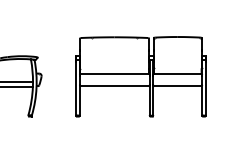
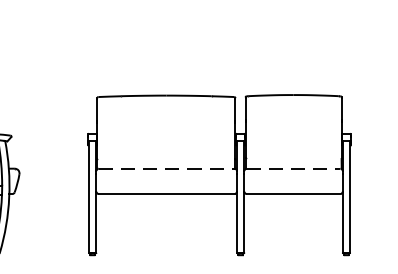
line: (114, 73) -> (166, 168), solid -> dashed
line: (178, 73) -> (295, 168), solid -> dashed

